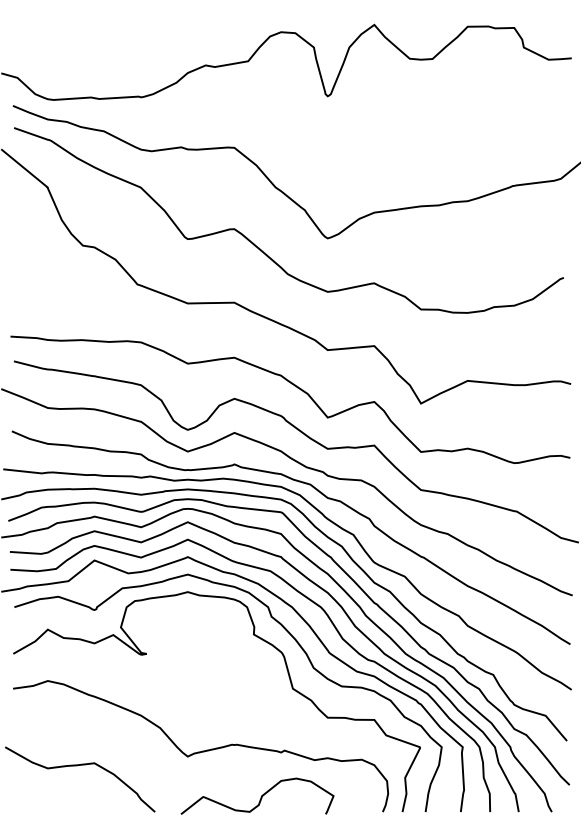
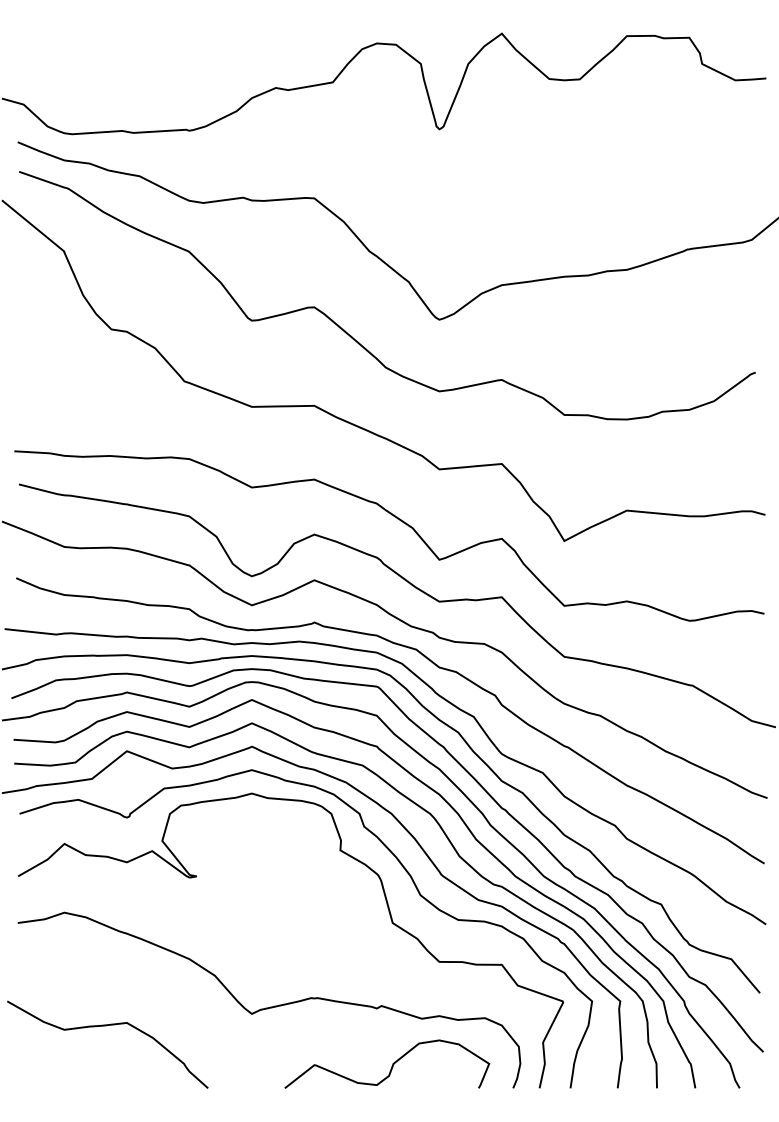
curve: (261, 795) -> (392, 1063), moved

